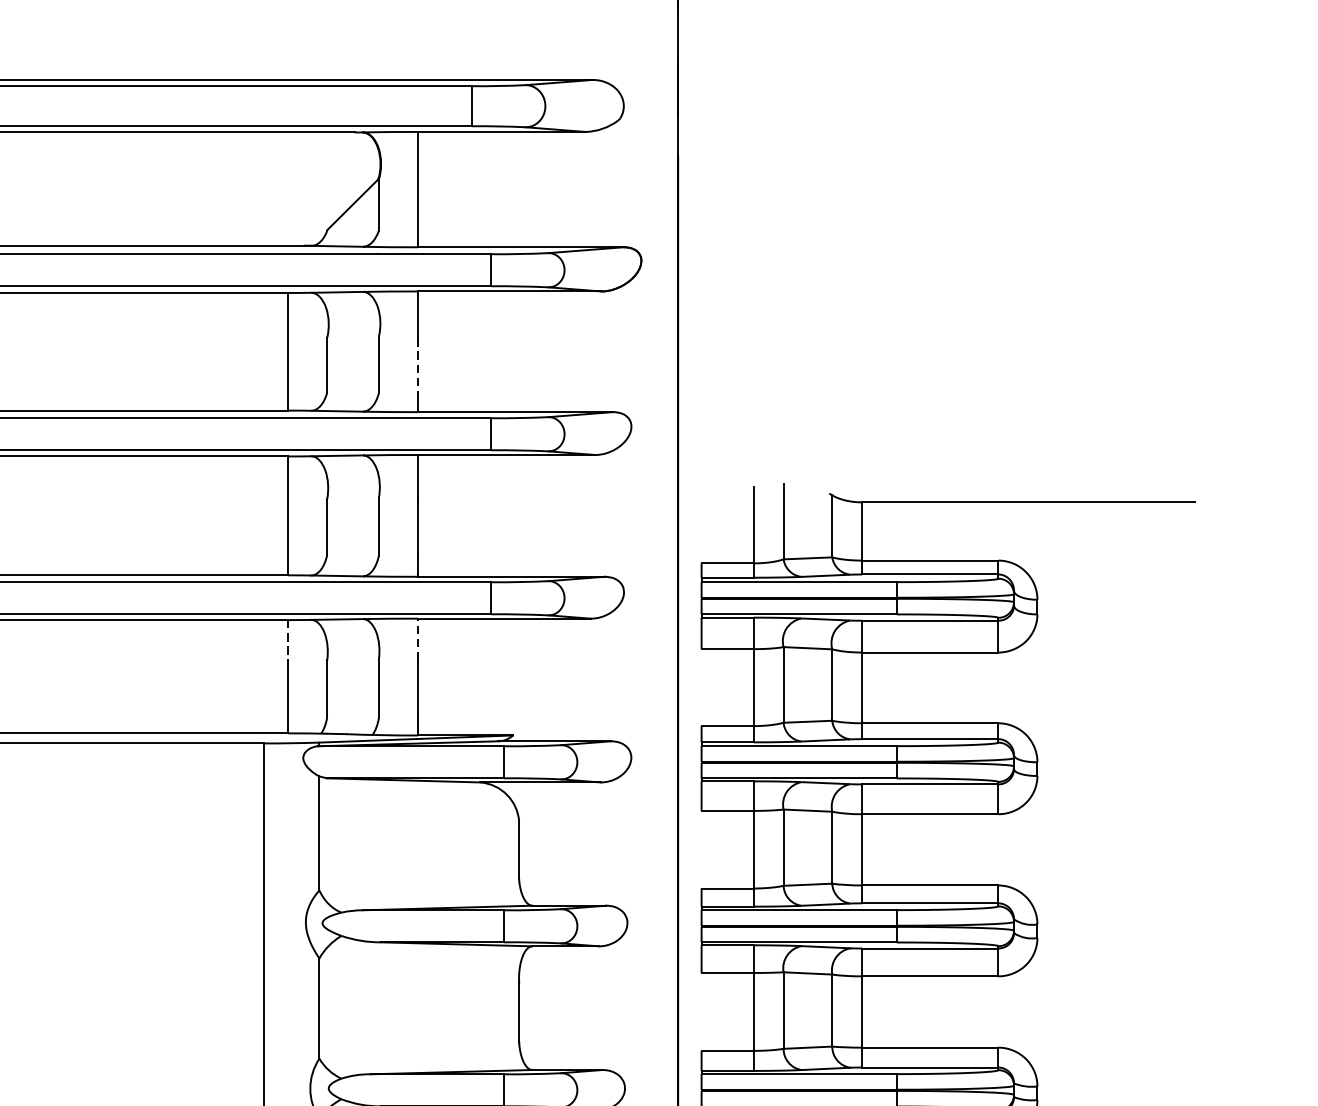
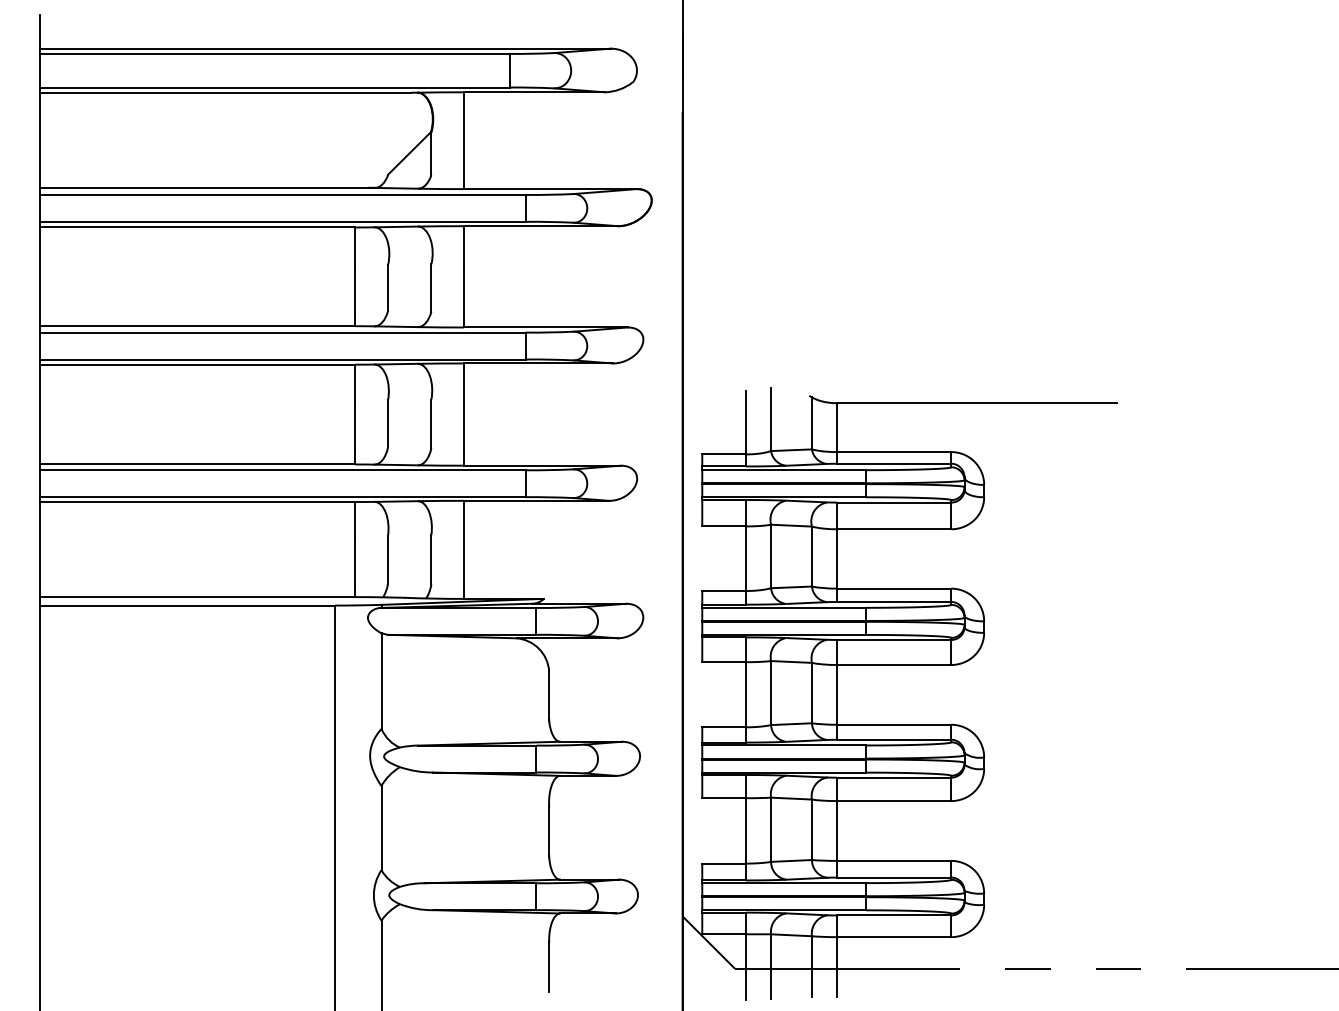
line: (418, 368) -> (464, 290), dashed -> solid
line: (418, 639) -> (464, 518), dashed -> solid
line: (288, 640) -> (355, 519), dashed -> solid

